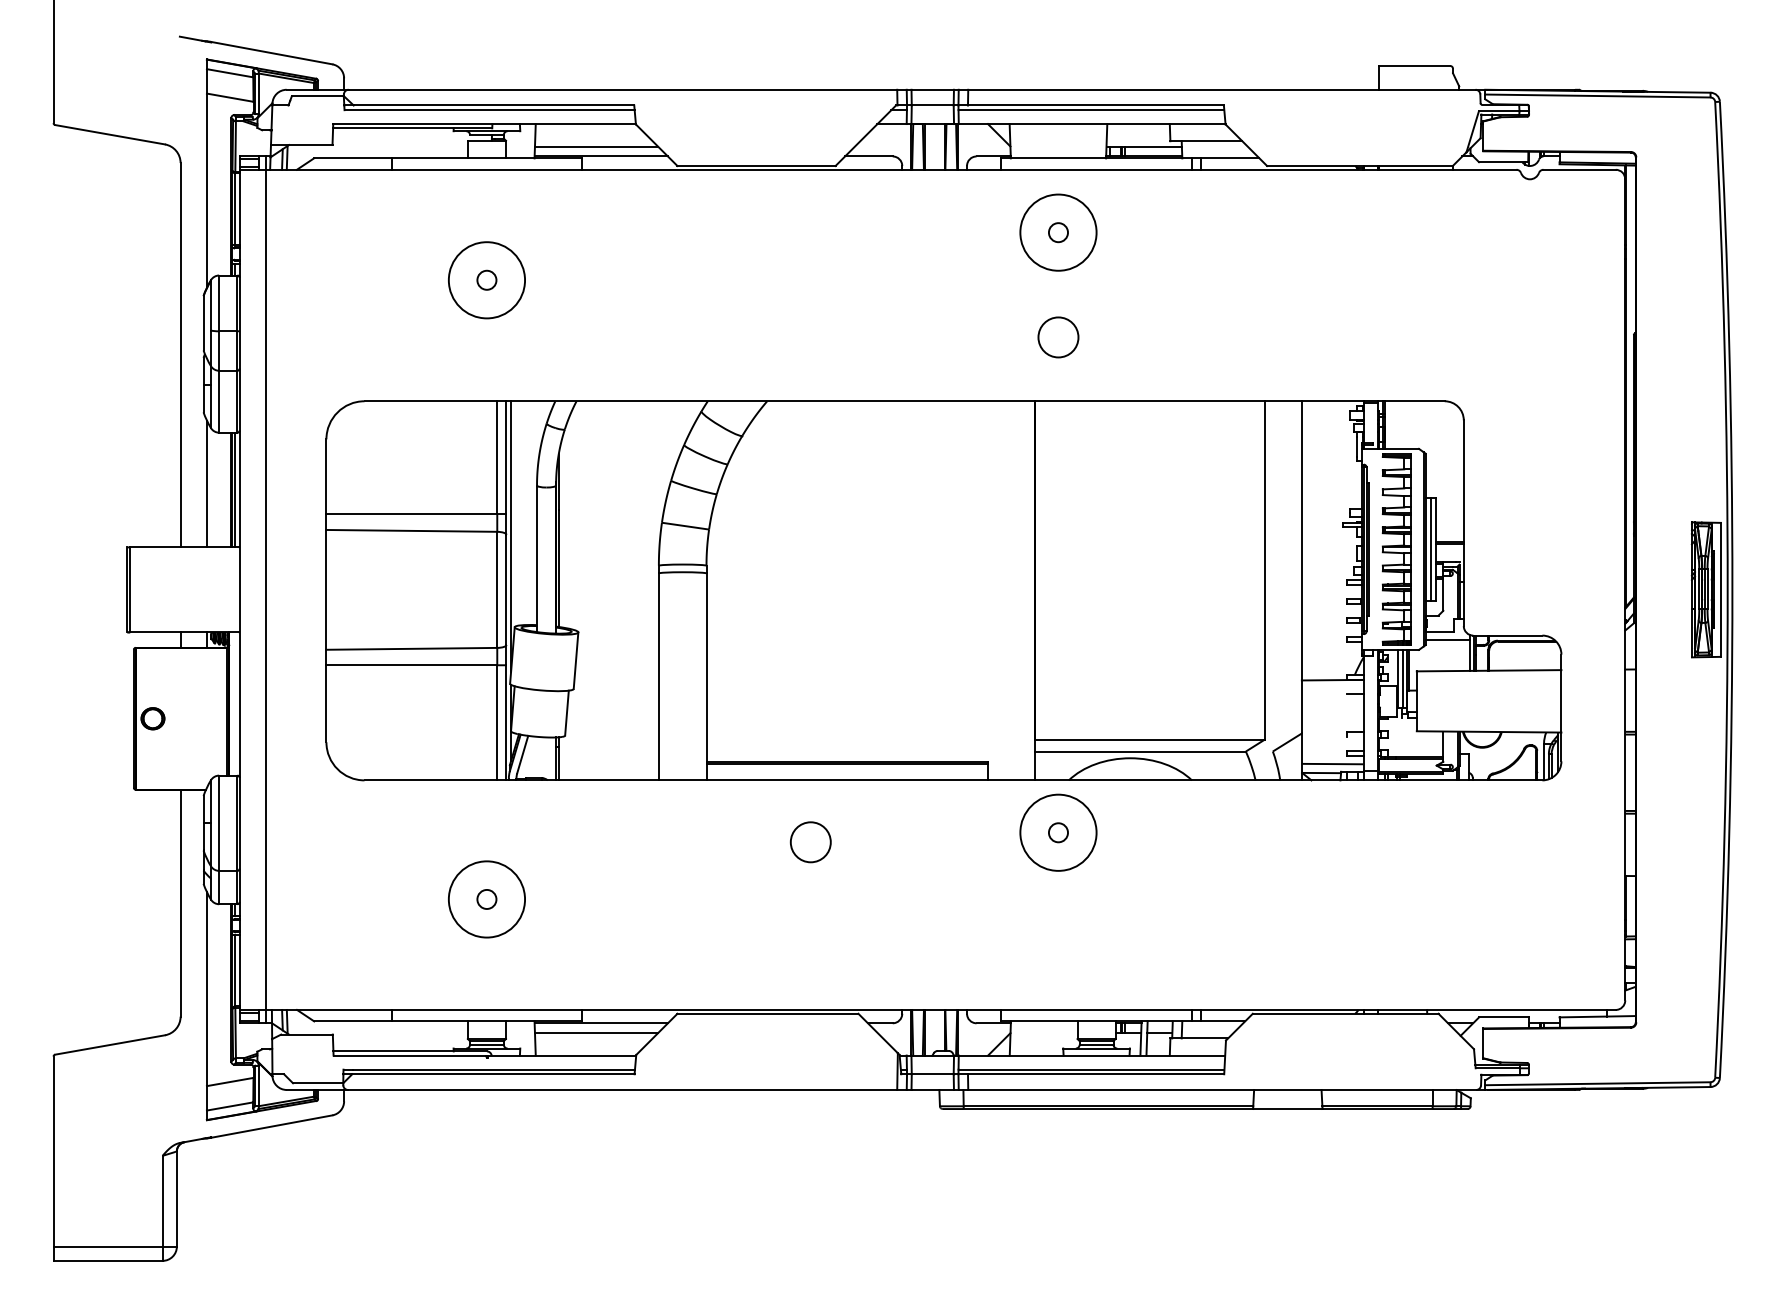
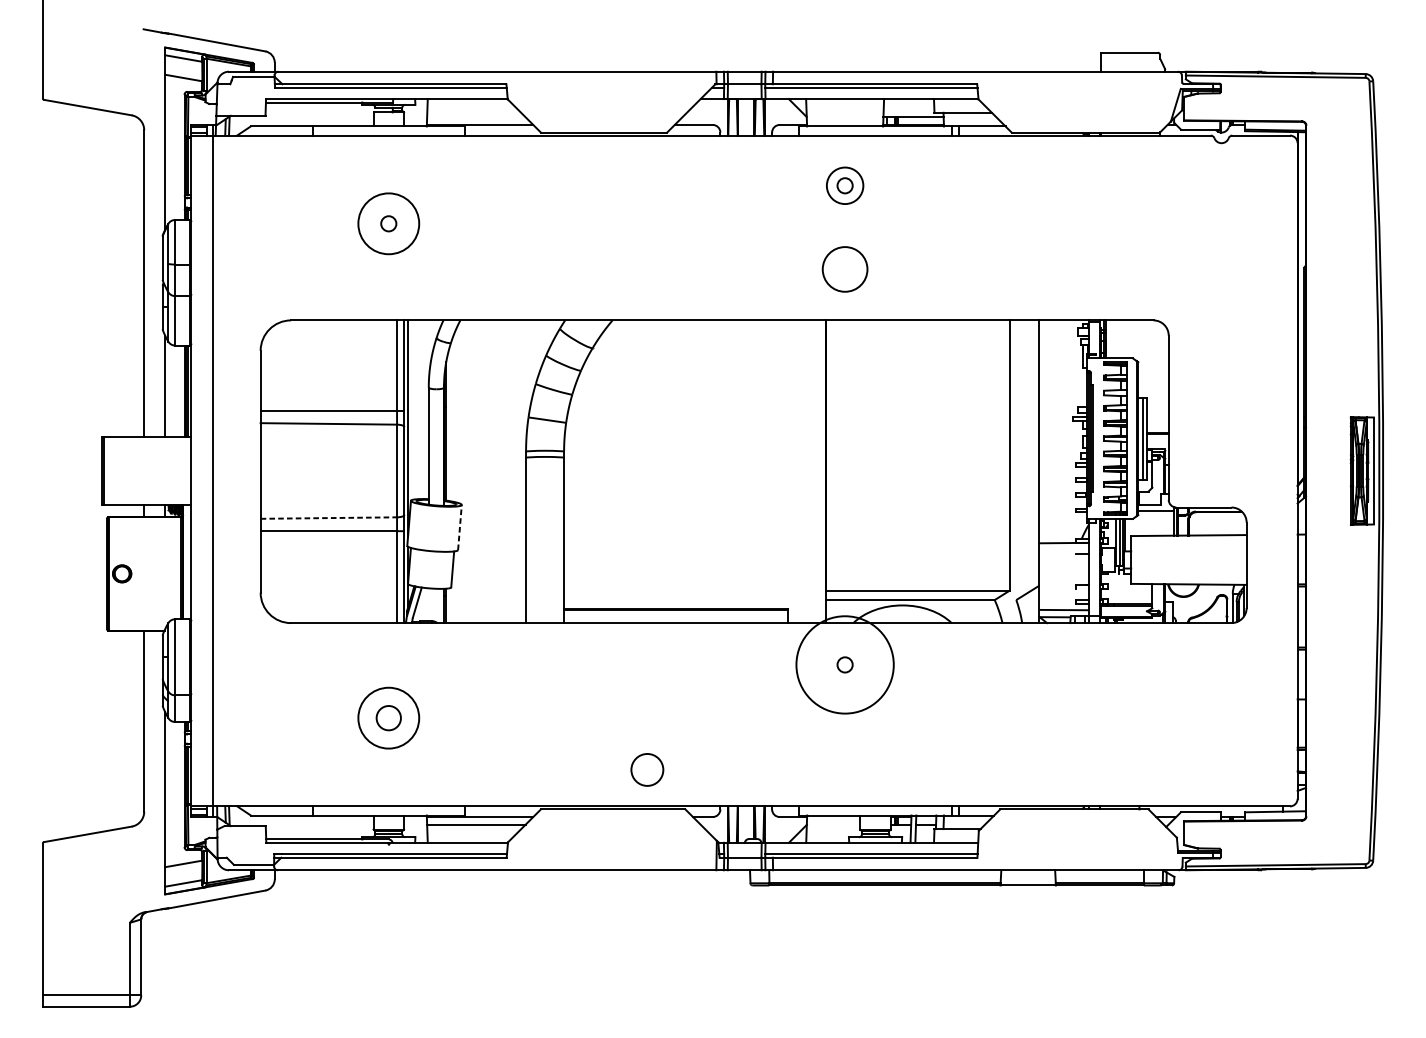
line: (596, 146) -> (476, 117), removed
circle: (1058, 232) -> (845, 185), size x0.6
circle: (1058, 337) -> (845, 269), size x1.4
line: (412, 648) -> (329, 517), solid -> dashed
line: (576, 660) -> (460, 527), solid -> dashed
circle: (1058, 832) -> (845, 664), size x1.6
circle: (810, 842) -> (647, 770), moved
circle: (486, 898) -> (388, 717), size x1.6

